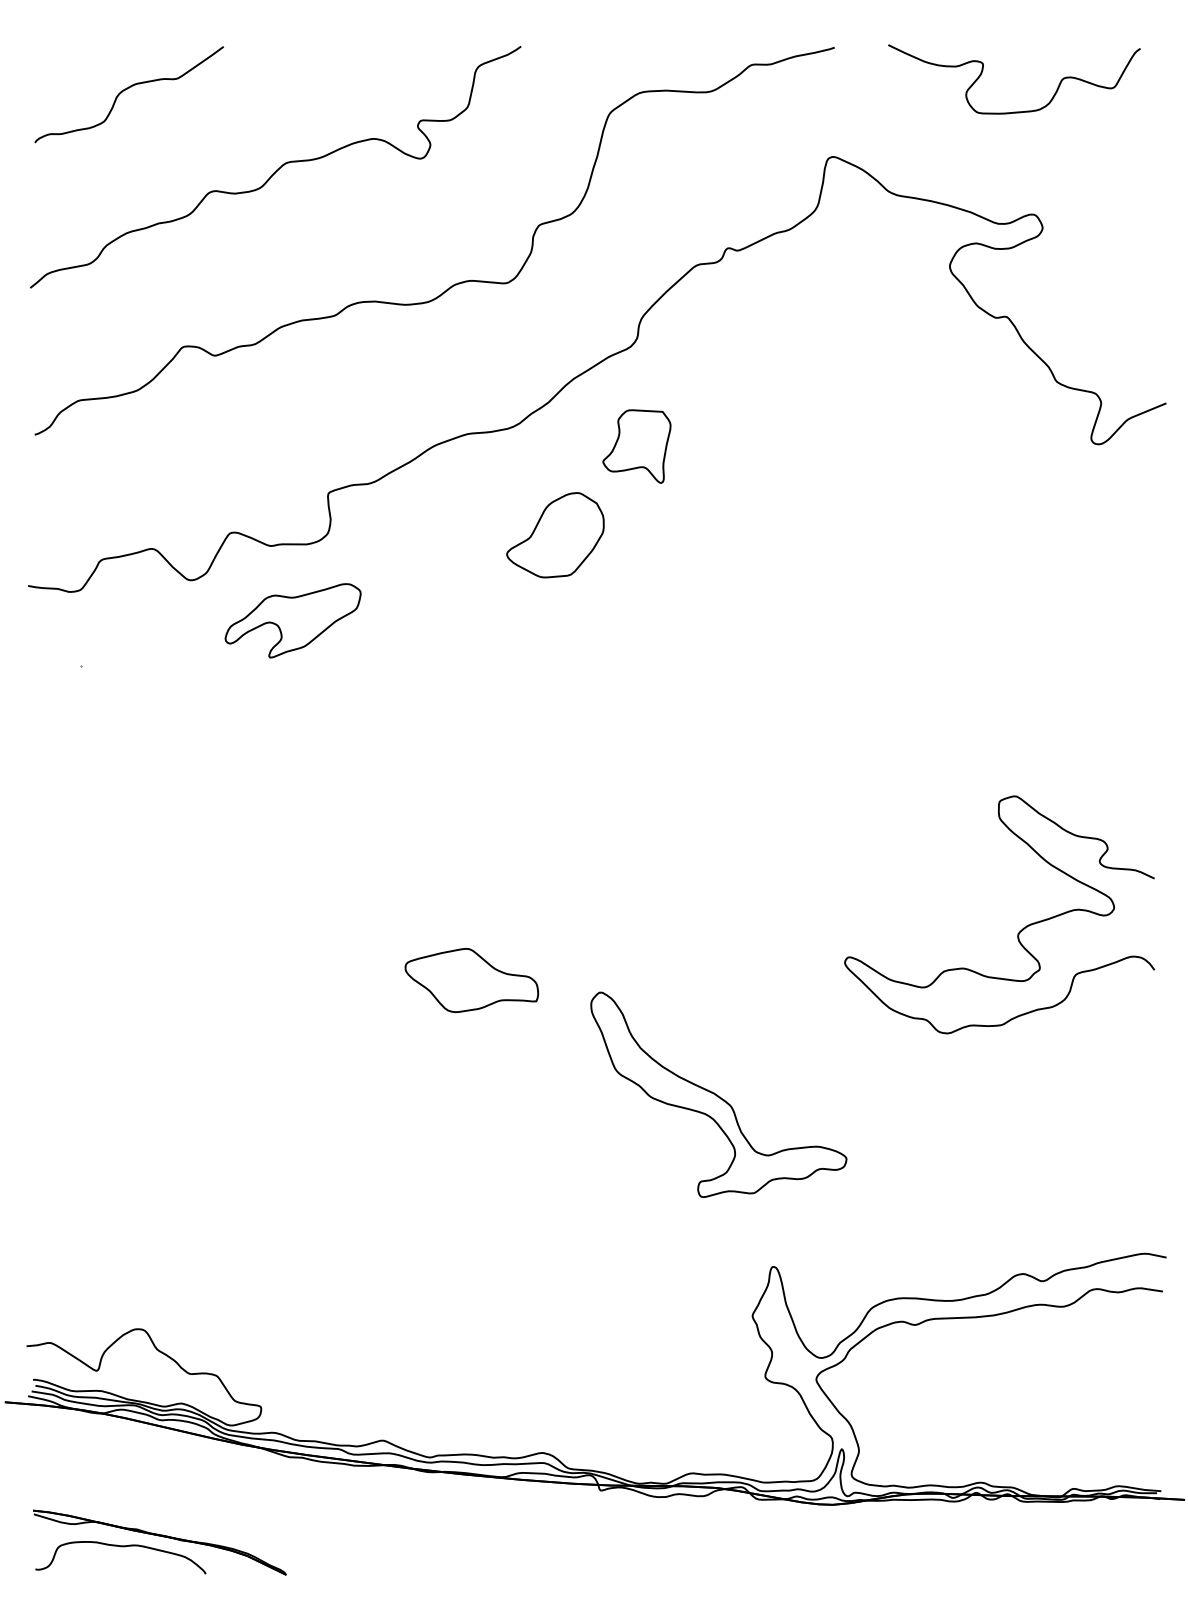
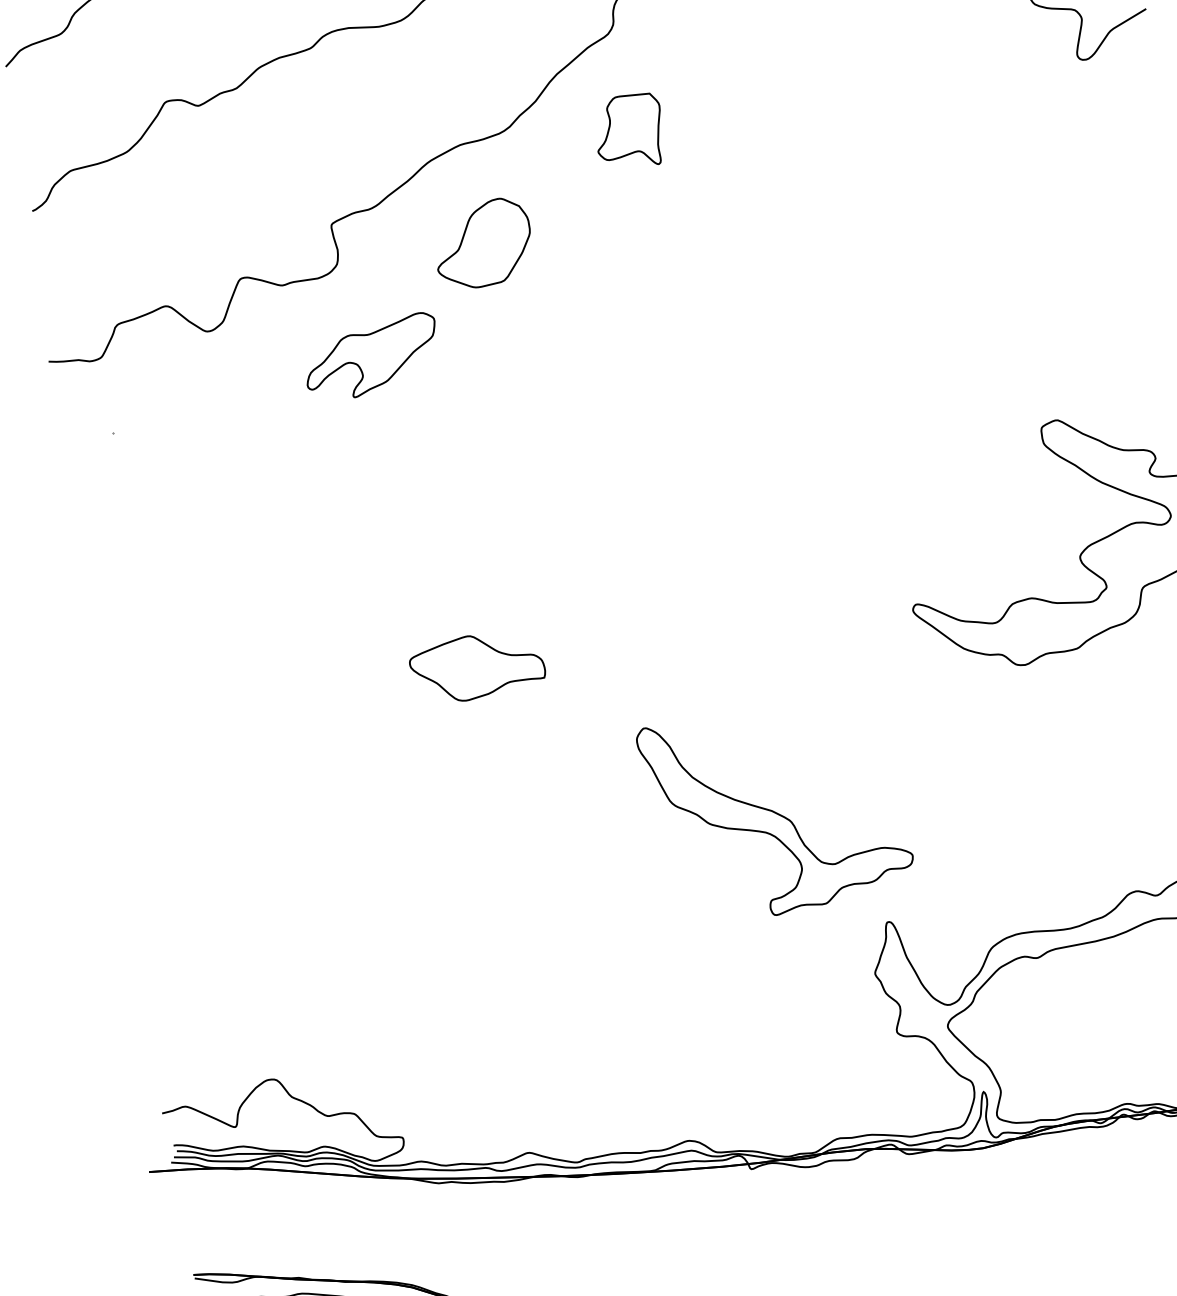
part: (555, 535) -> (483, 244), moved
part: (292, 620) -> (371, 357), moved
part: (471, 980) -> (477, 666), moved
part: (718, 1094) -> (776, 811), moved

